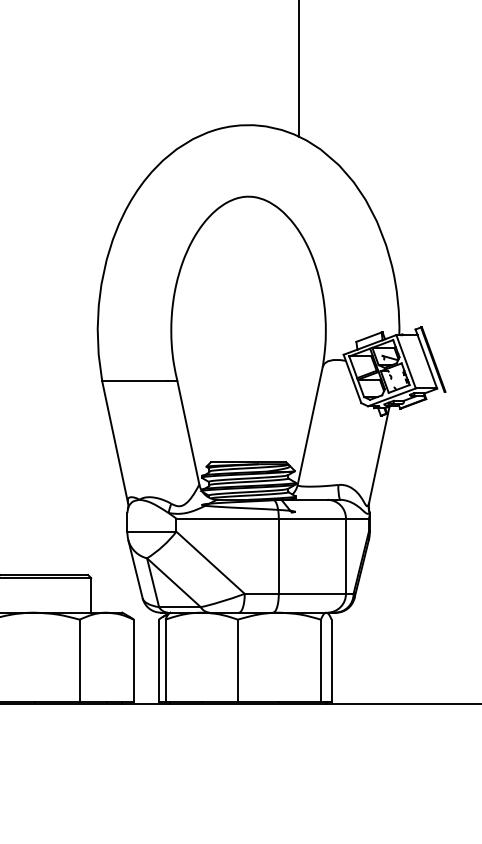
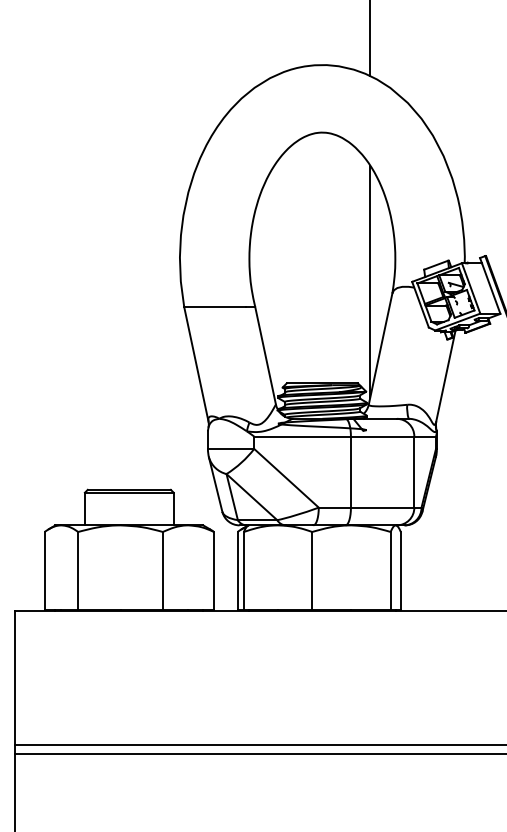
line: (299, 354) -> (370, 281), added

